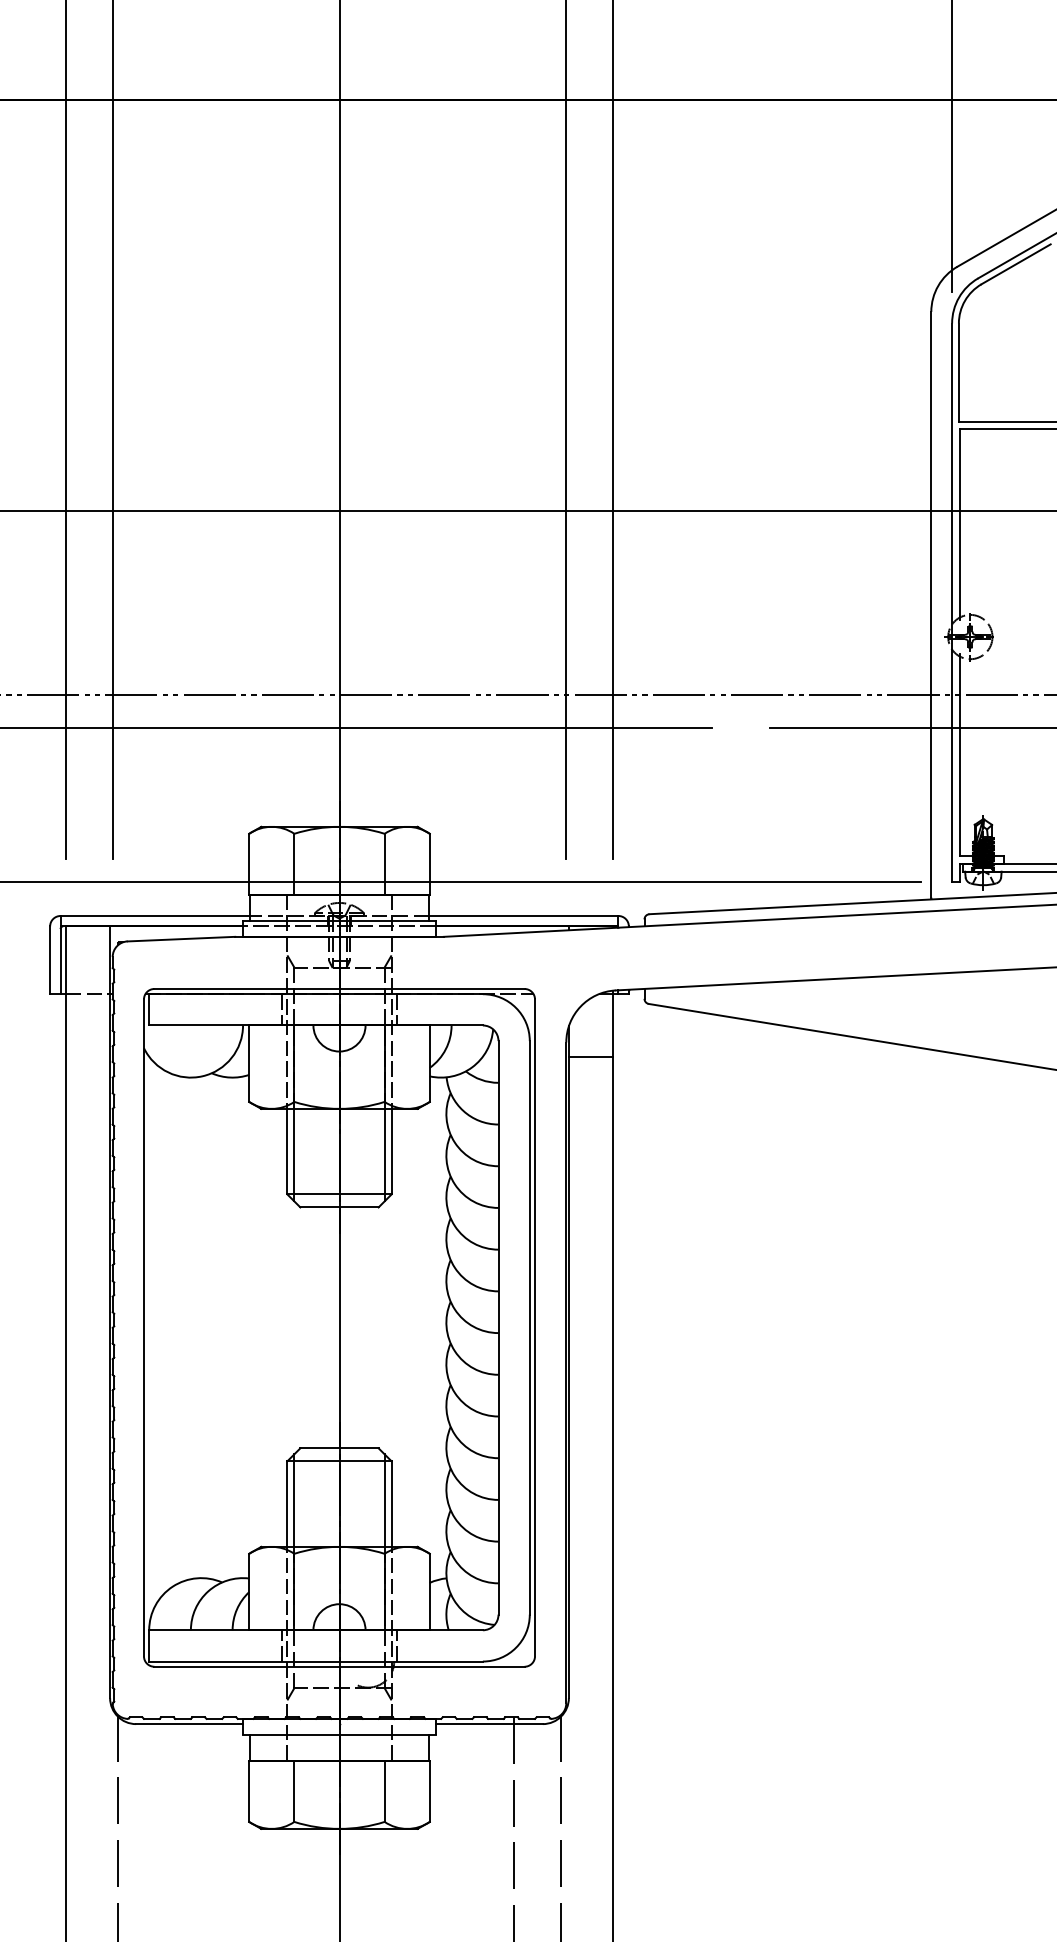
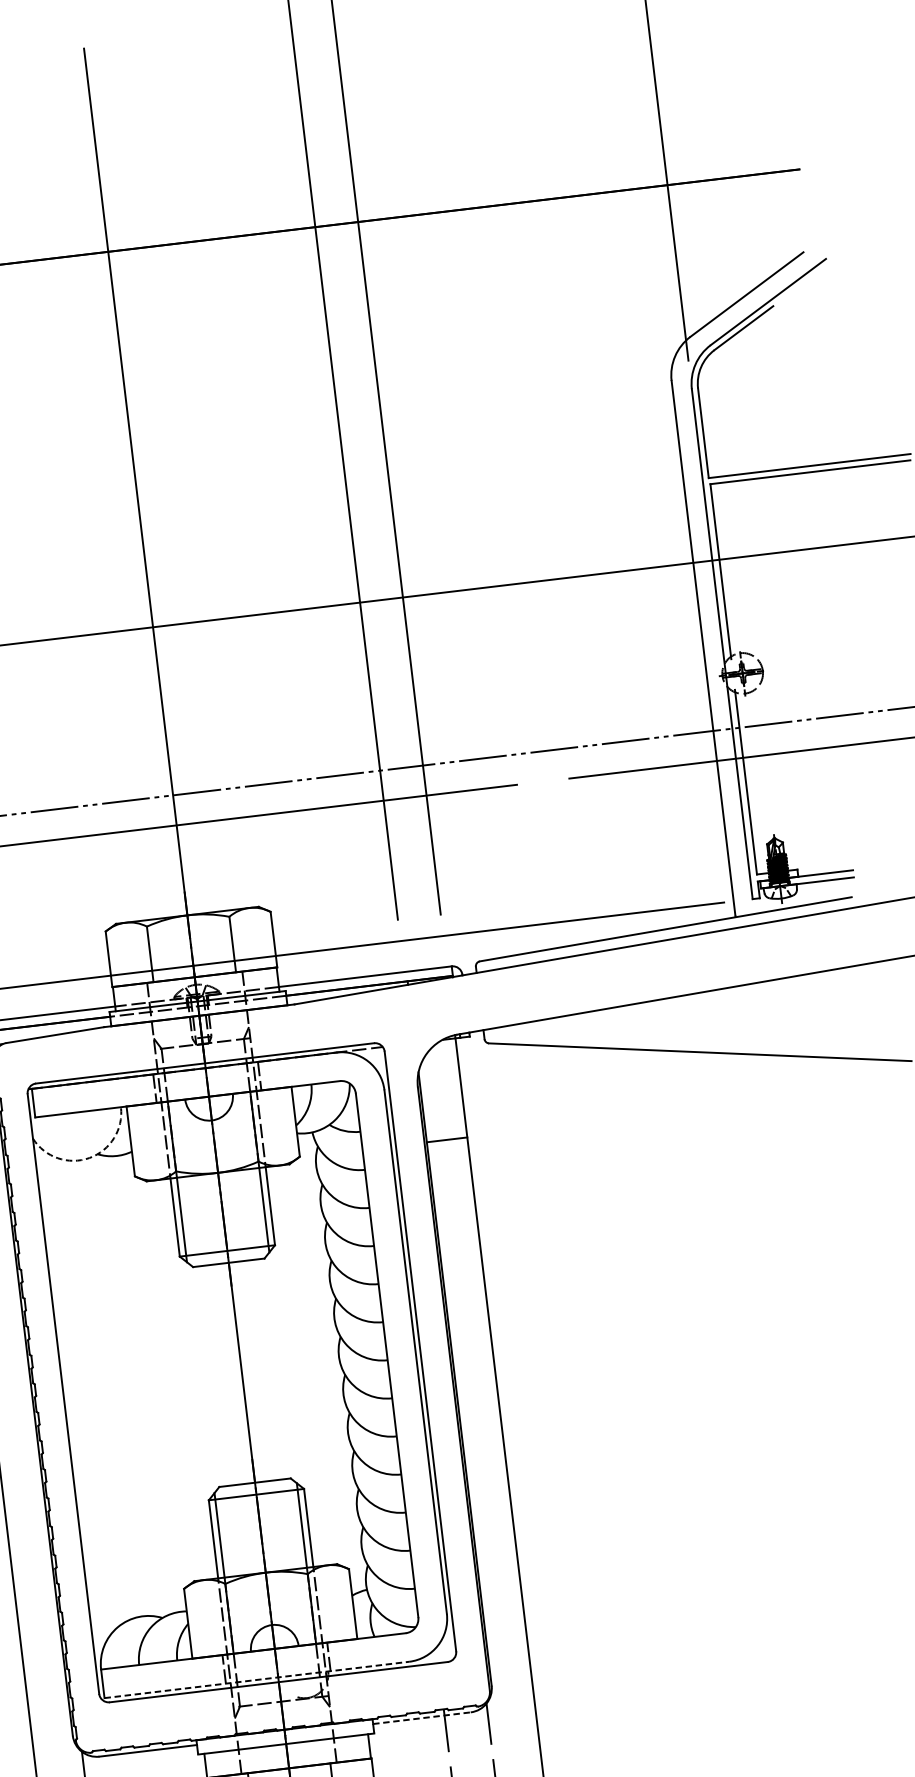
line: (590, 1056) -> (446, 1139), moved
arc: (202, 1076) -> (89, 1158), solid -> dashed
line: (316, 1661) -> (257, 1679), solid -> dashed
line: (489, 1724) -> (422, 1718), solid -> dashed

